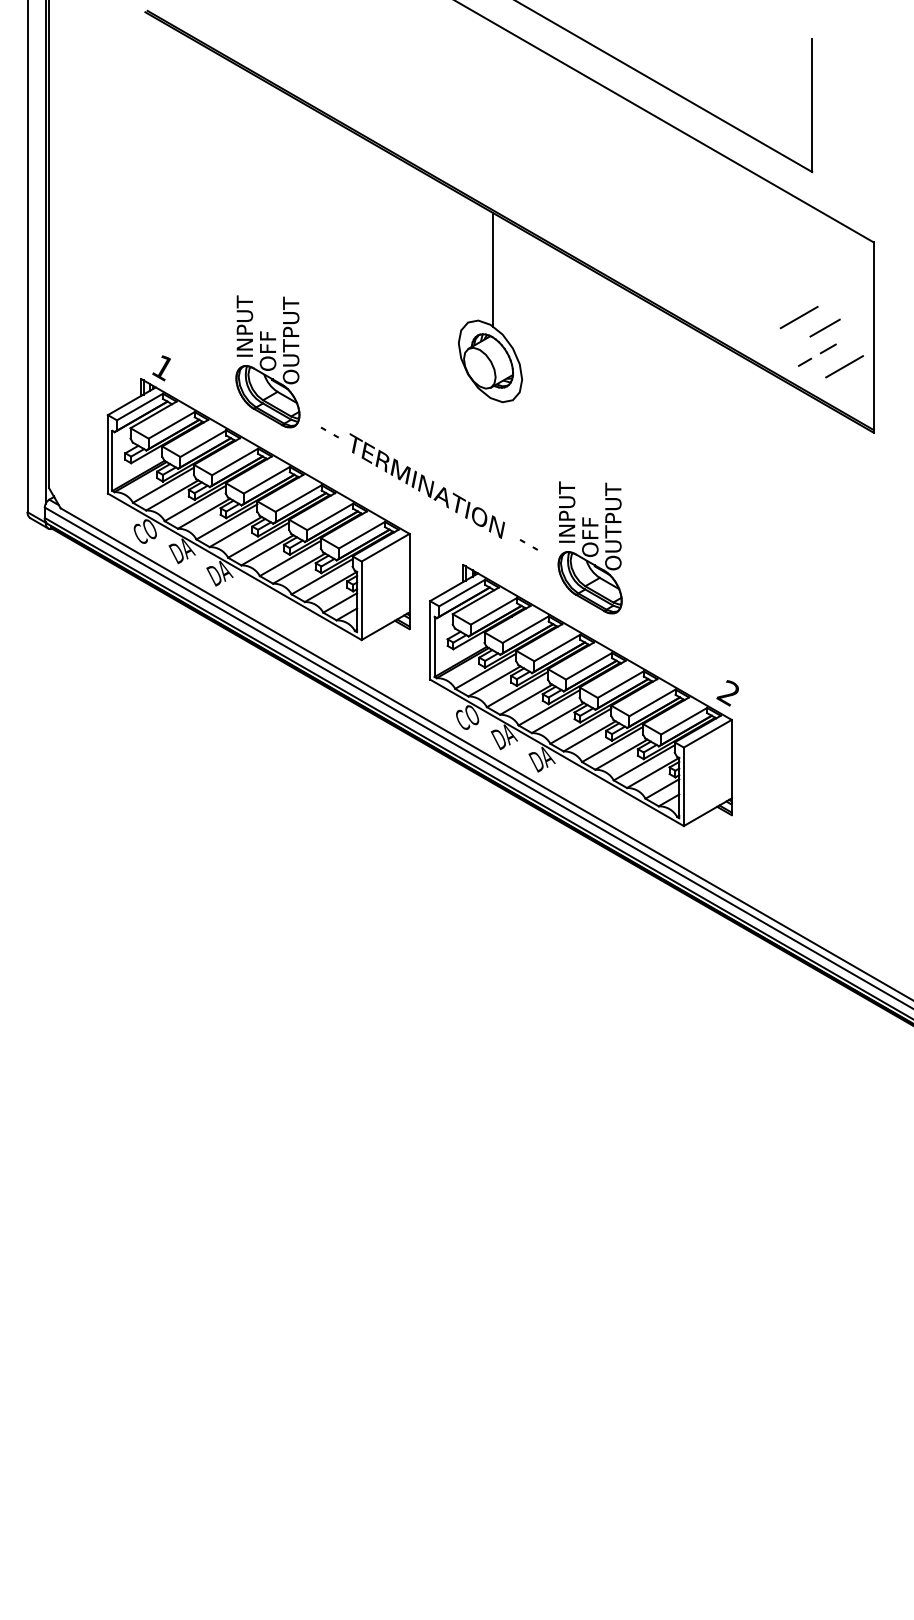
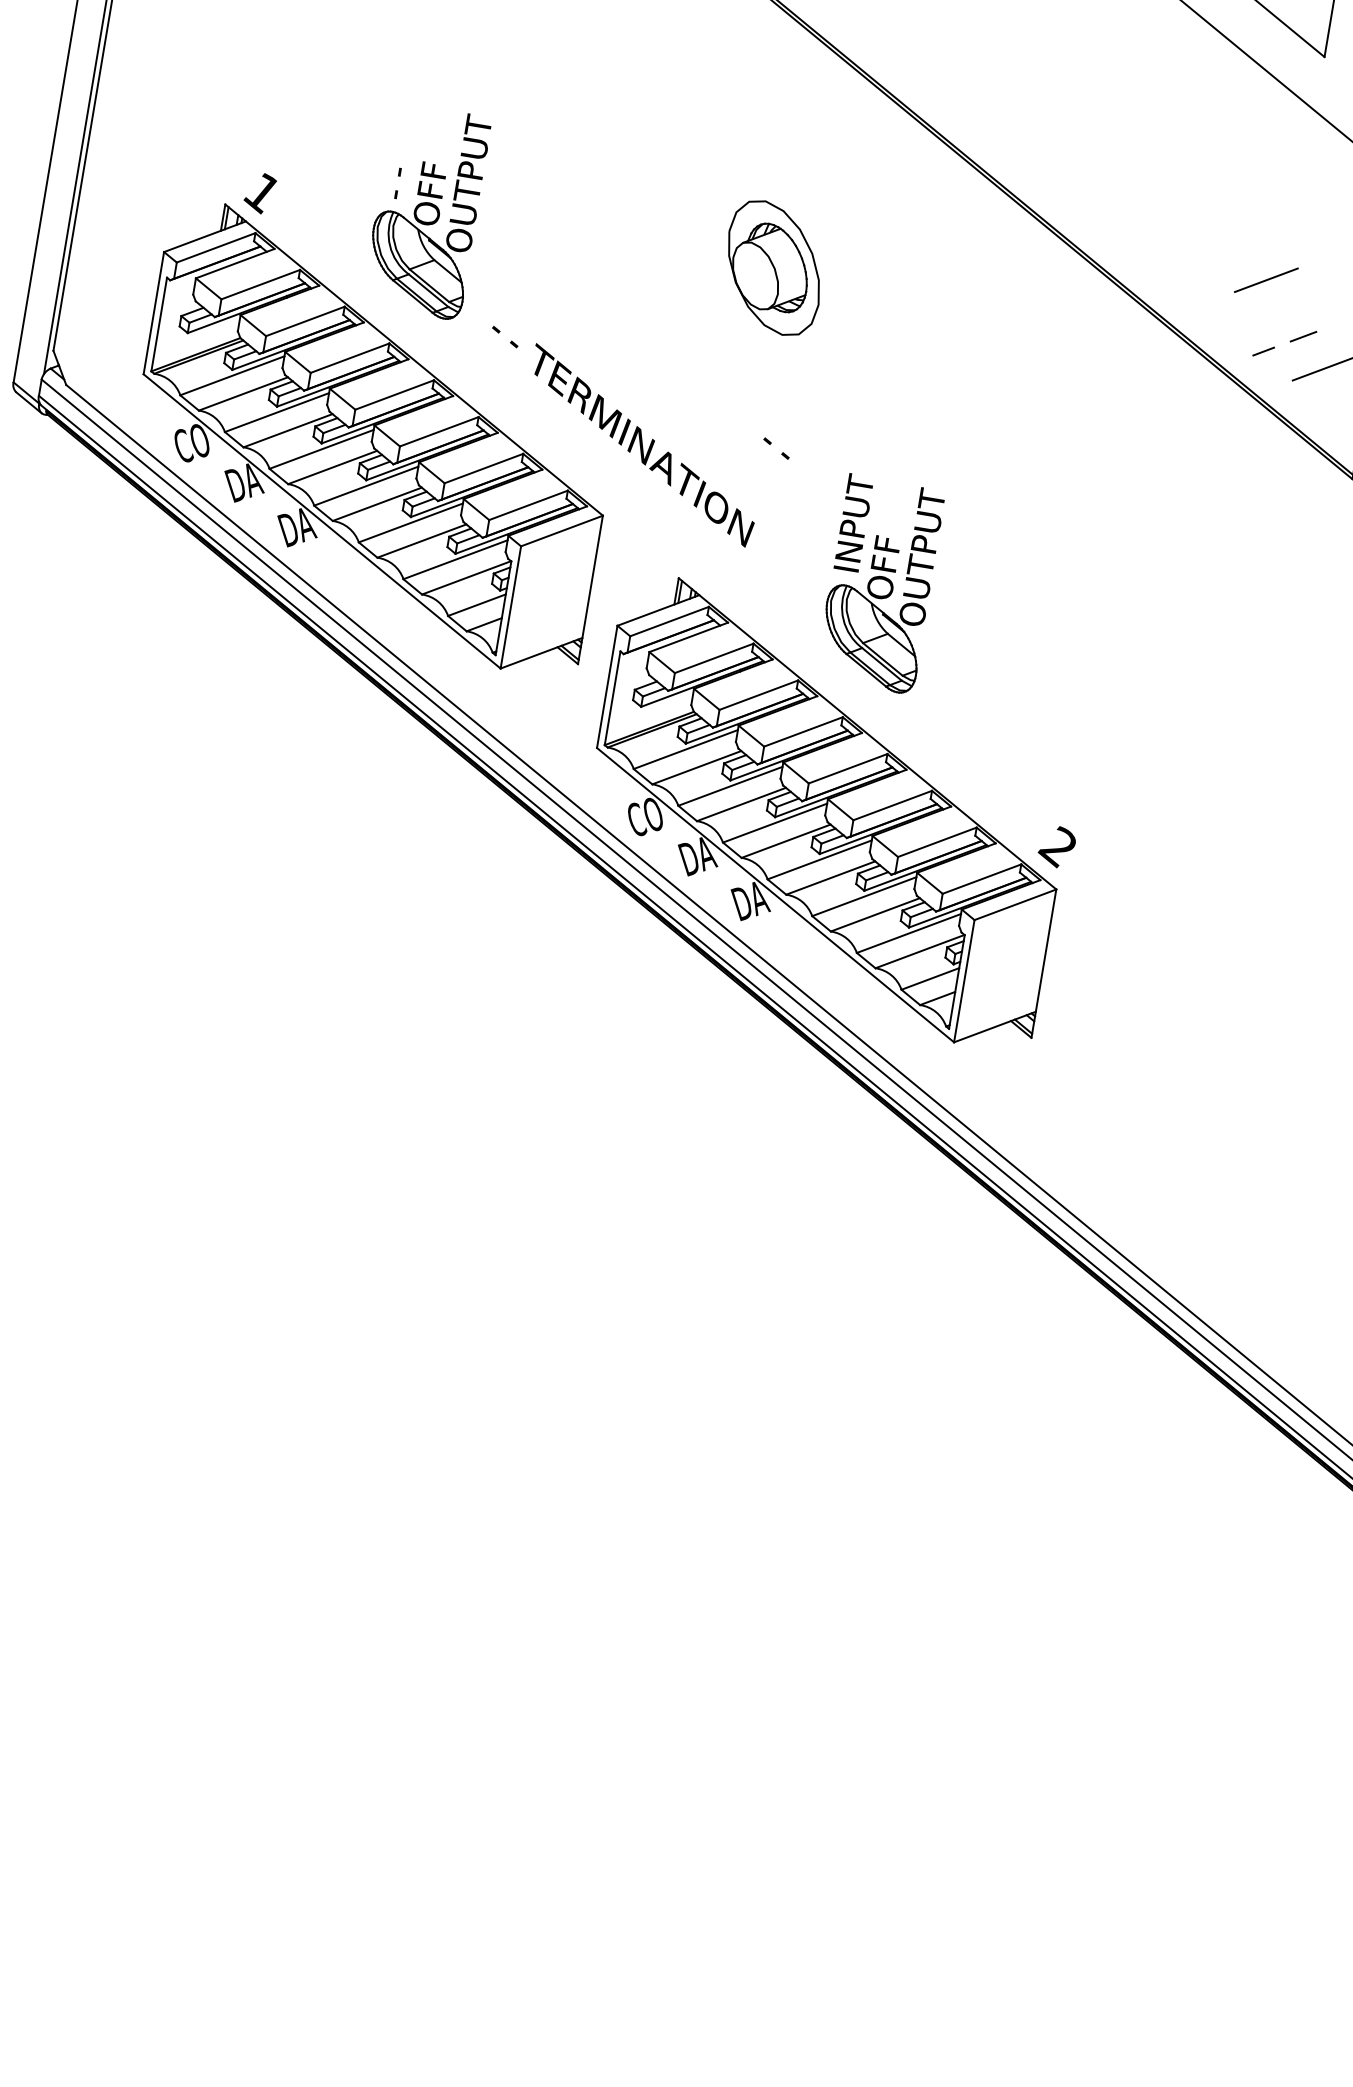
line: (493, 269) -> (802, 125), removed
text: (244, 326) -> (399, 149), INPUT -> - -
line: (824, 327) -> (1303, 302), removed
text: (528, 544) -> (775, 447), moved

